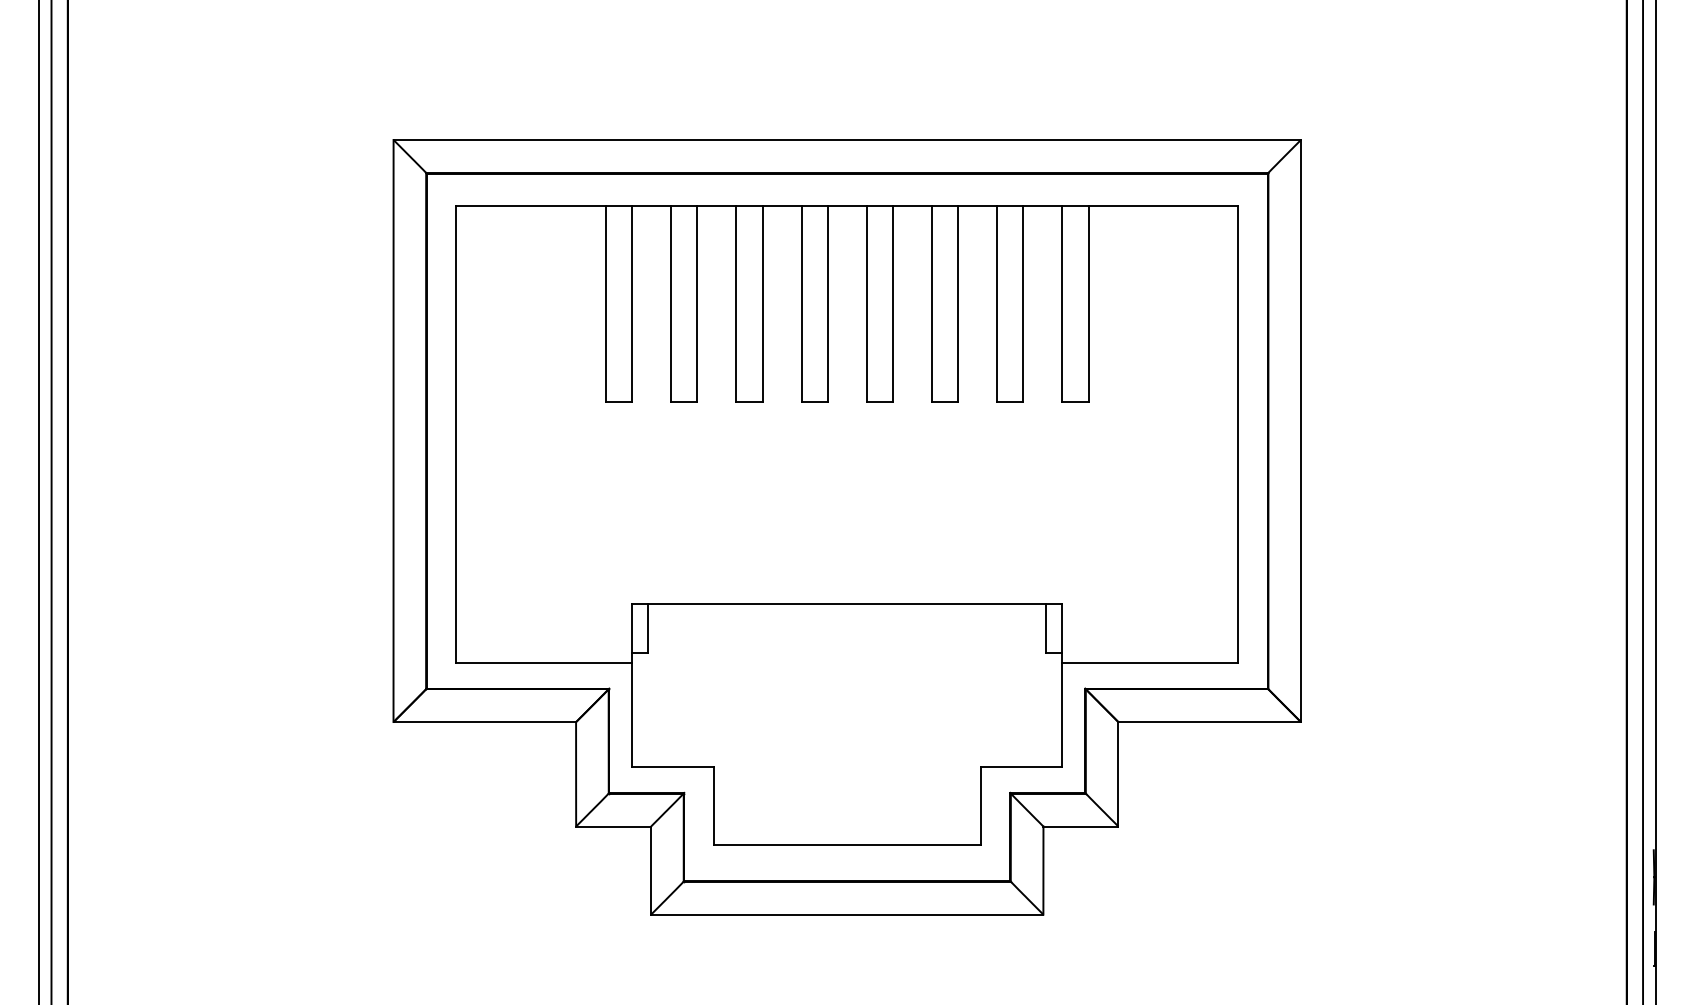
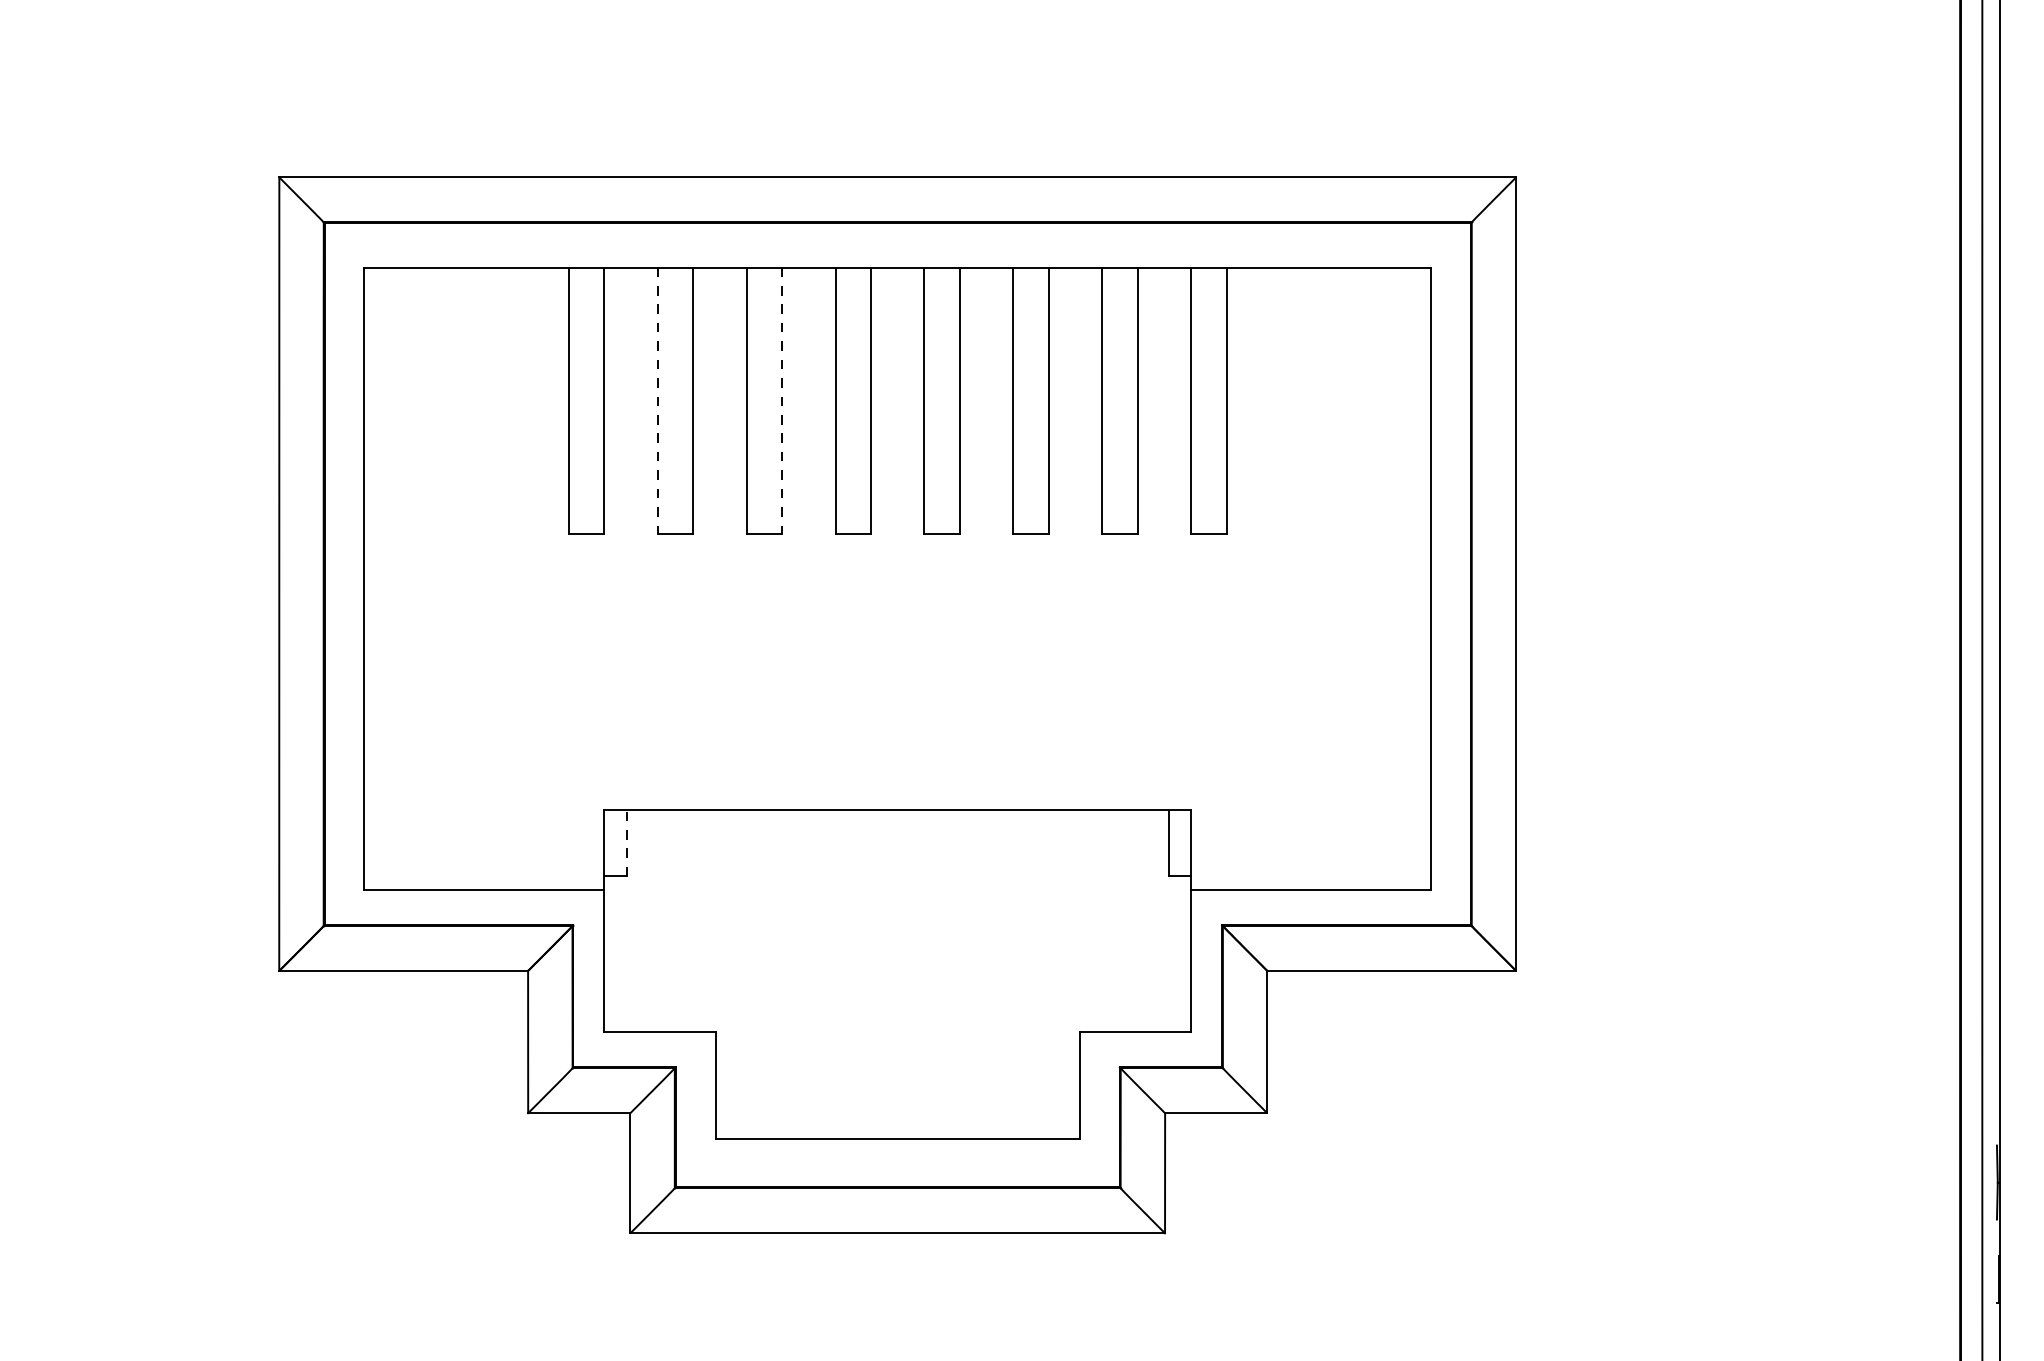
line: (671, 303) -> (658, 400), solid -> dashed
line: (762, 303) -> (782, 400), solid -> dashed
line: (648, 627) -> (626, 841), solid -> dashed

